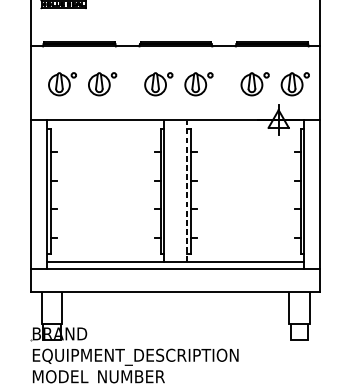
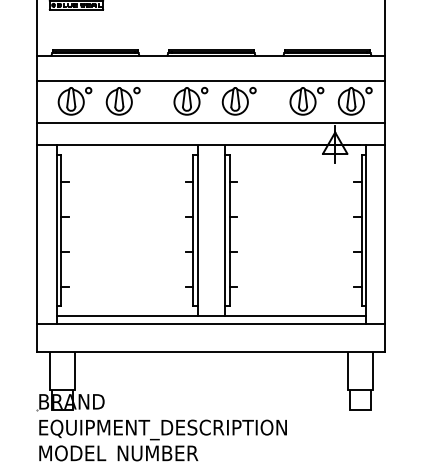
line: (175, 66) -> (211, 80), added
line: (175, 102) -> (211, 123), added
line: (187, 191) -> (225, 230), dashed -> solid

